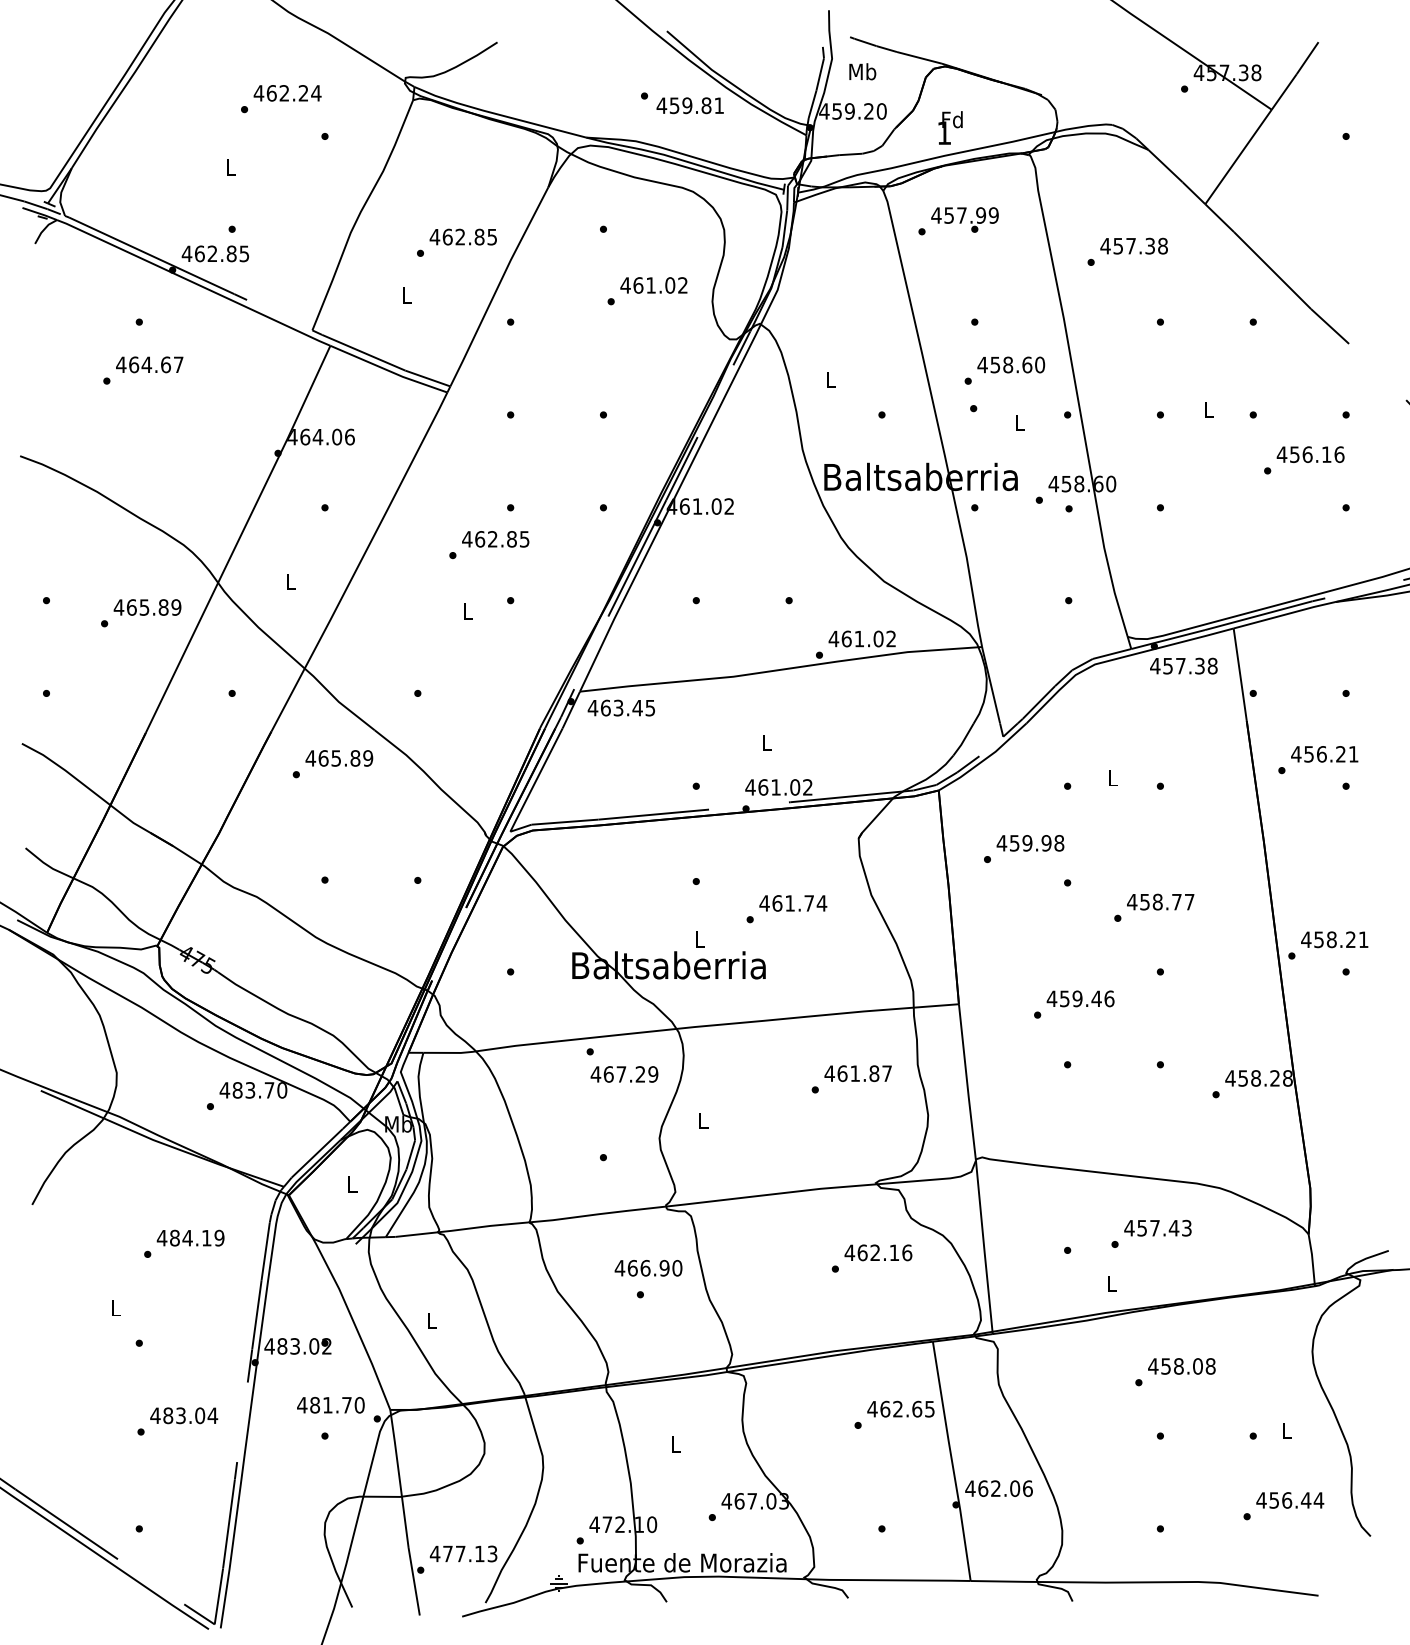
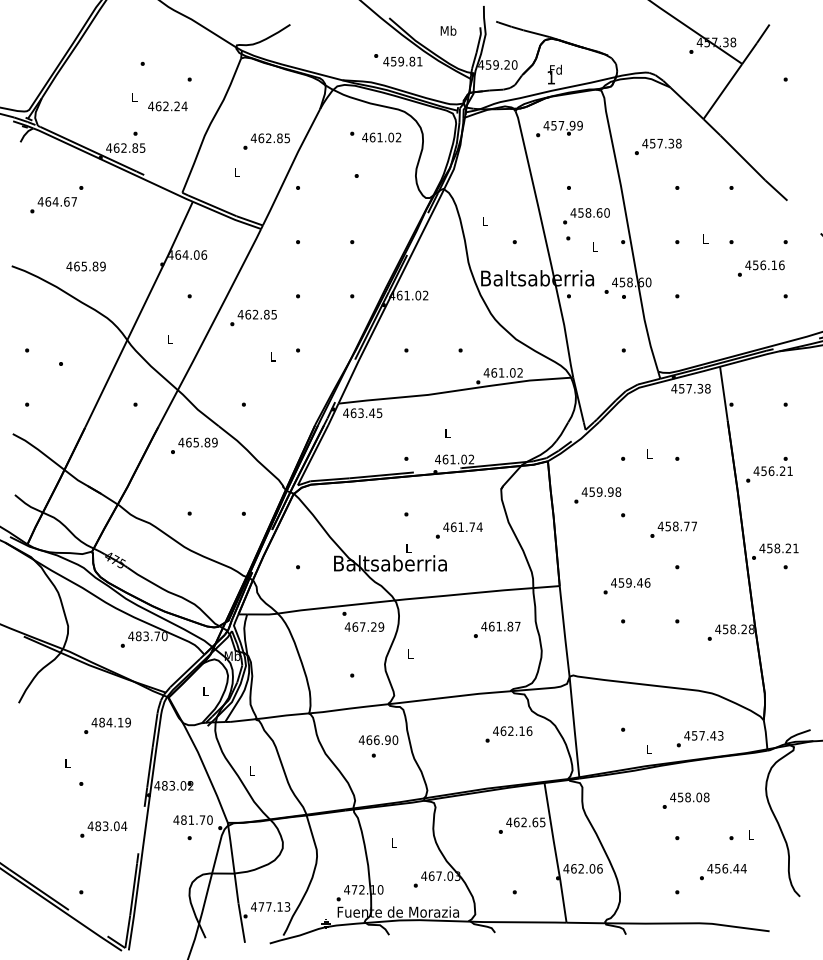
text: (862, 71) -> (448, 30), moved
text: (286, 93) -> (167, 106), moved
text: (653, 285) -> (381, 137), moved
text: (143, 371) -> (53, 205), moved
text: (489, 544) -> (253, 317), moved
text: (146, 607) -> (85, 266), moved
text: (1318, 759) -> (769, 474), moved
text: (1150, 1234) -> (699, 739), moved
text: (1284, 1505) -> (723, 871), moved

